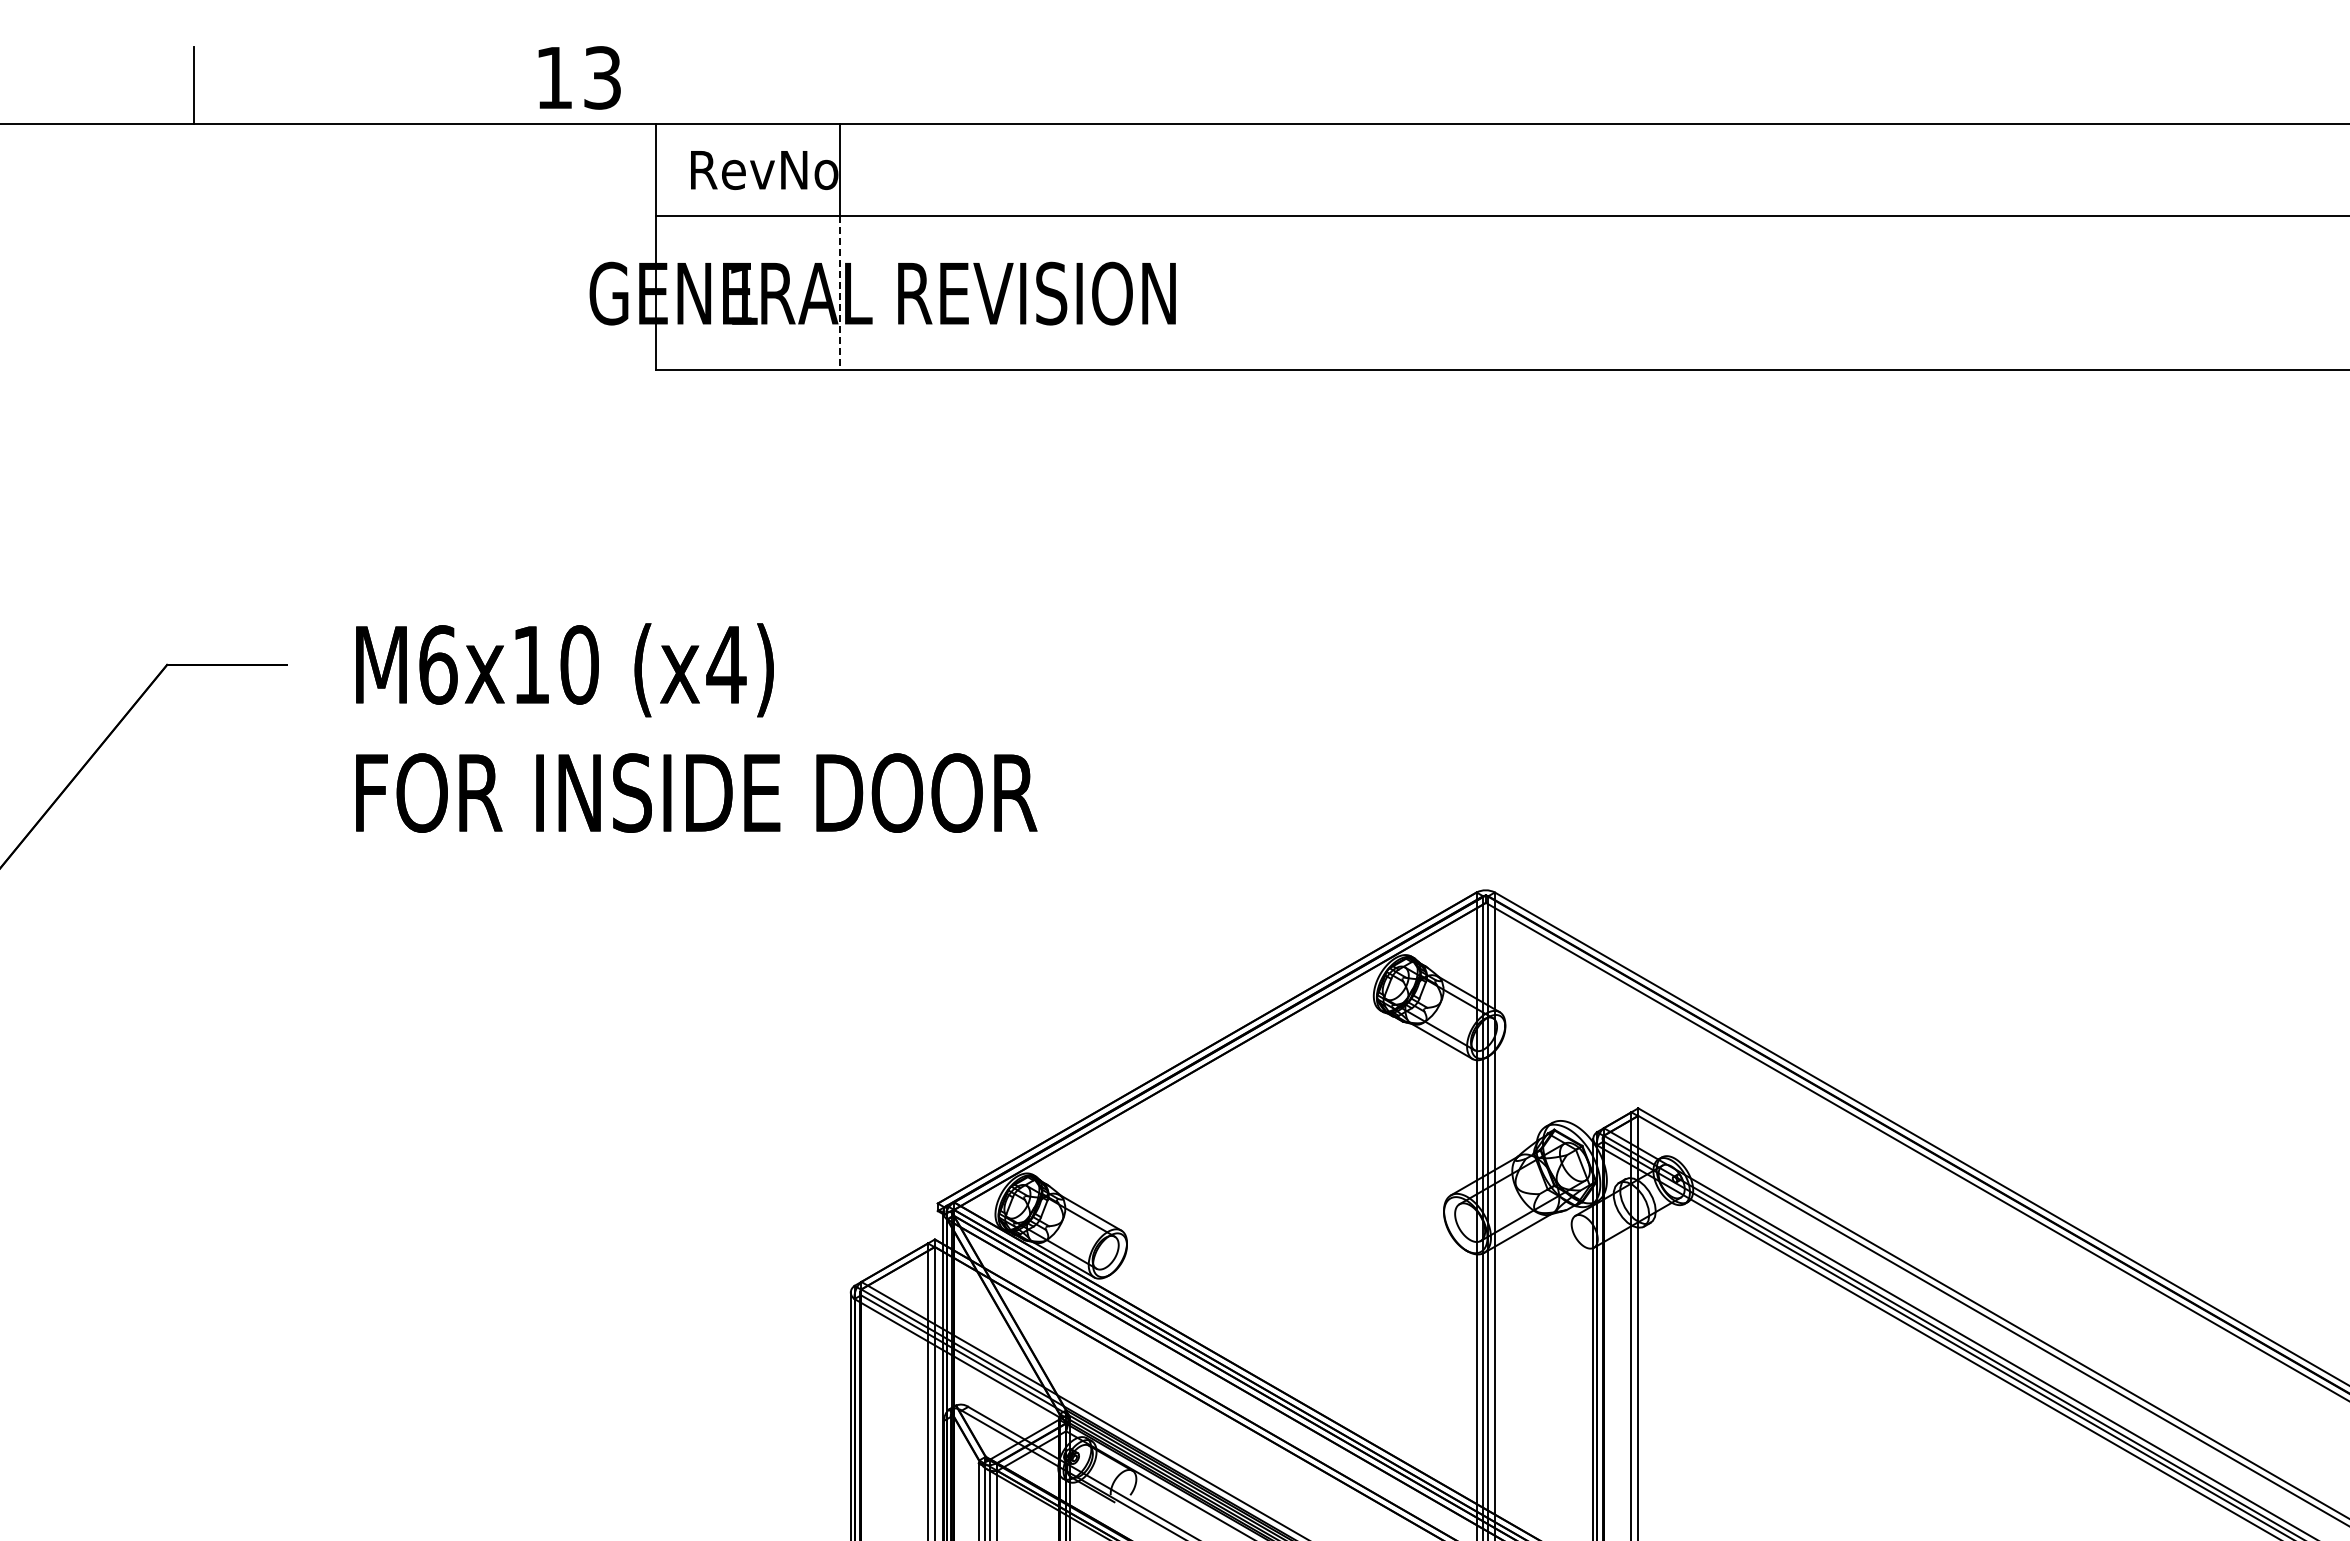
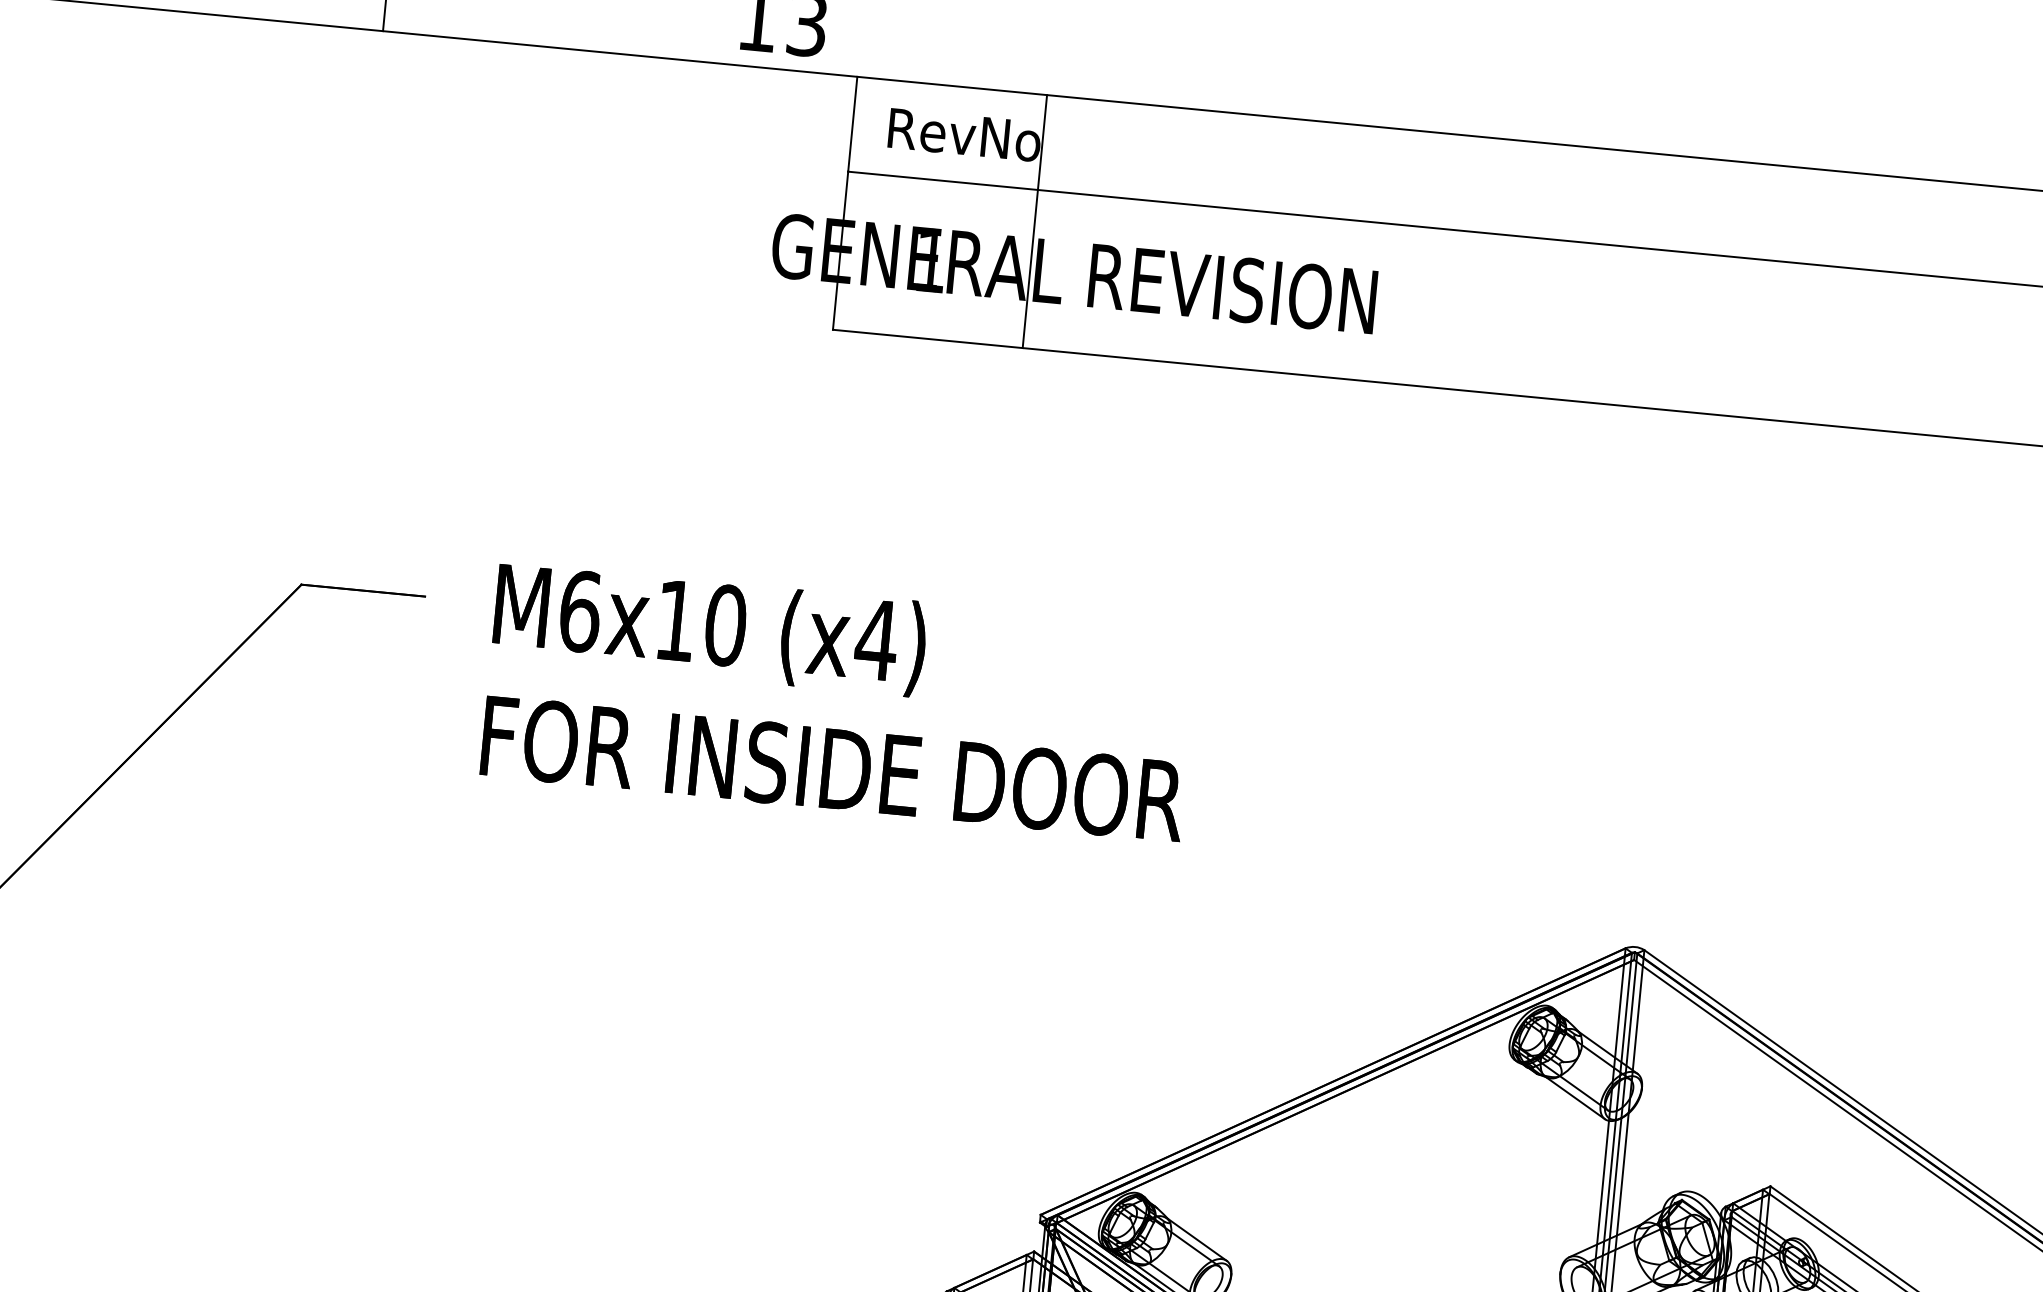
line: (840, 293) -> (1030, 269), dashed -> solid

